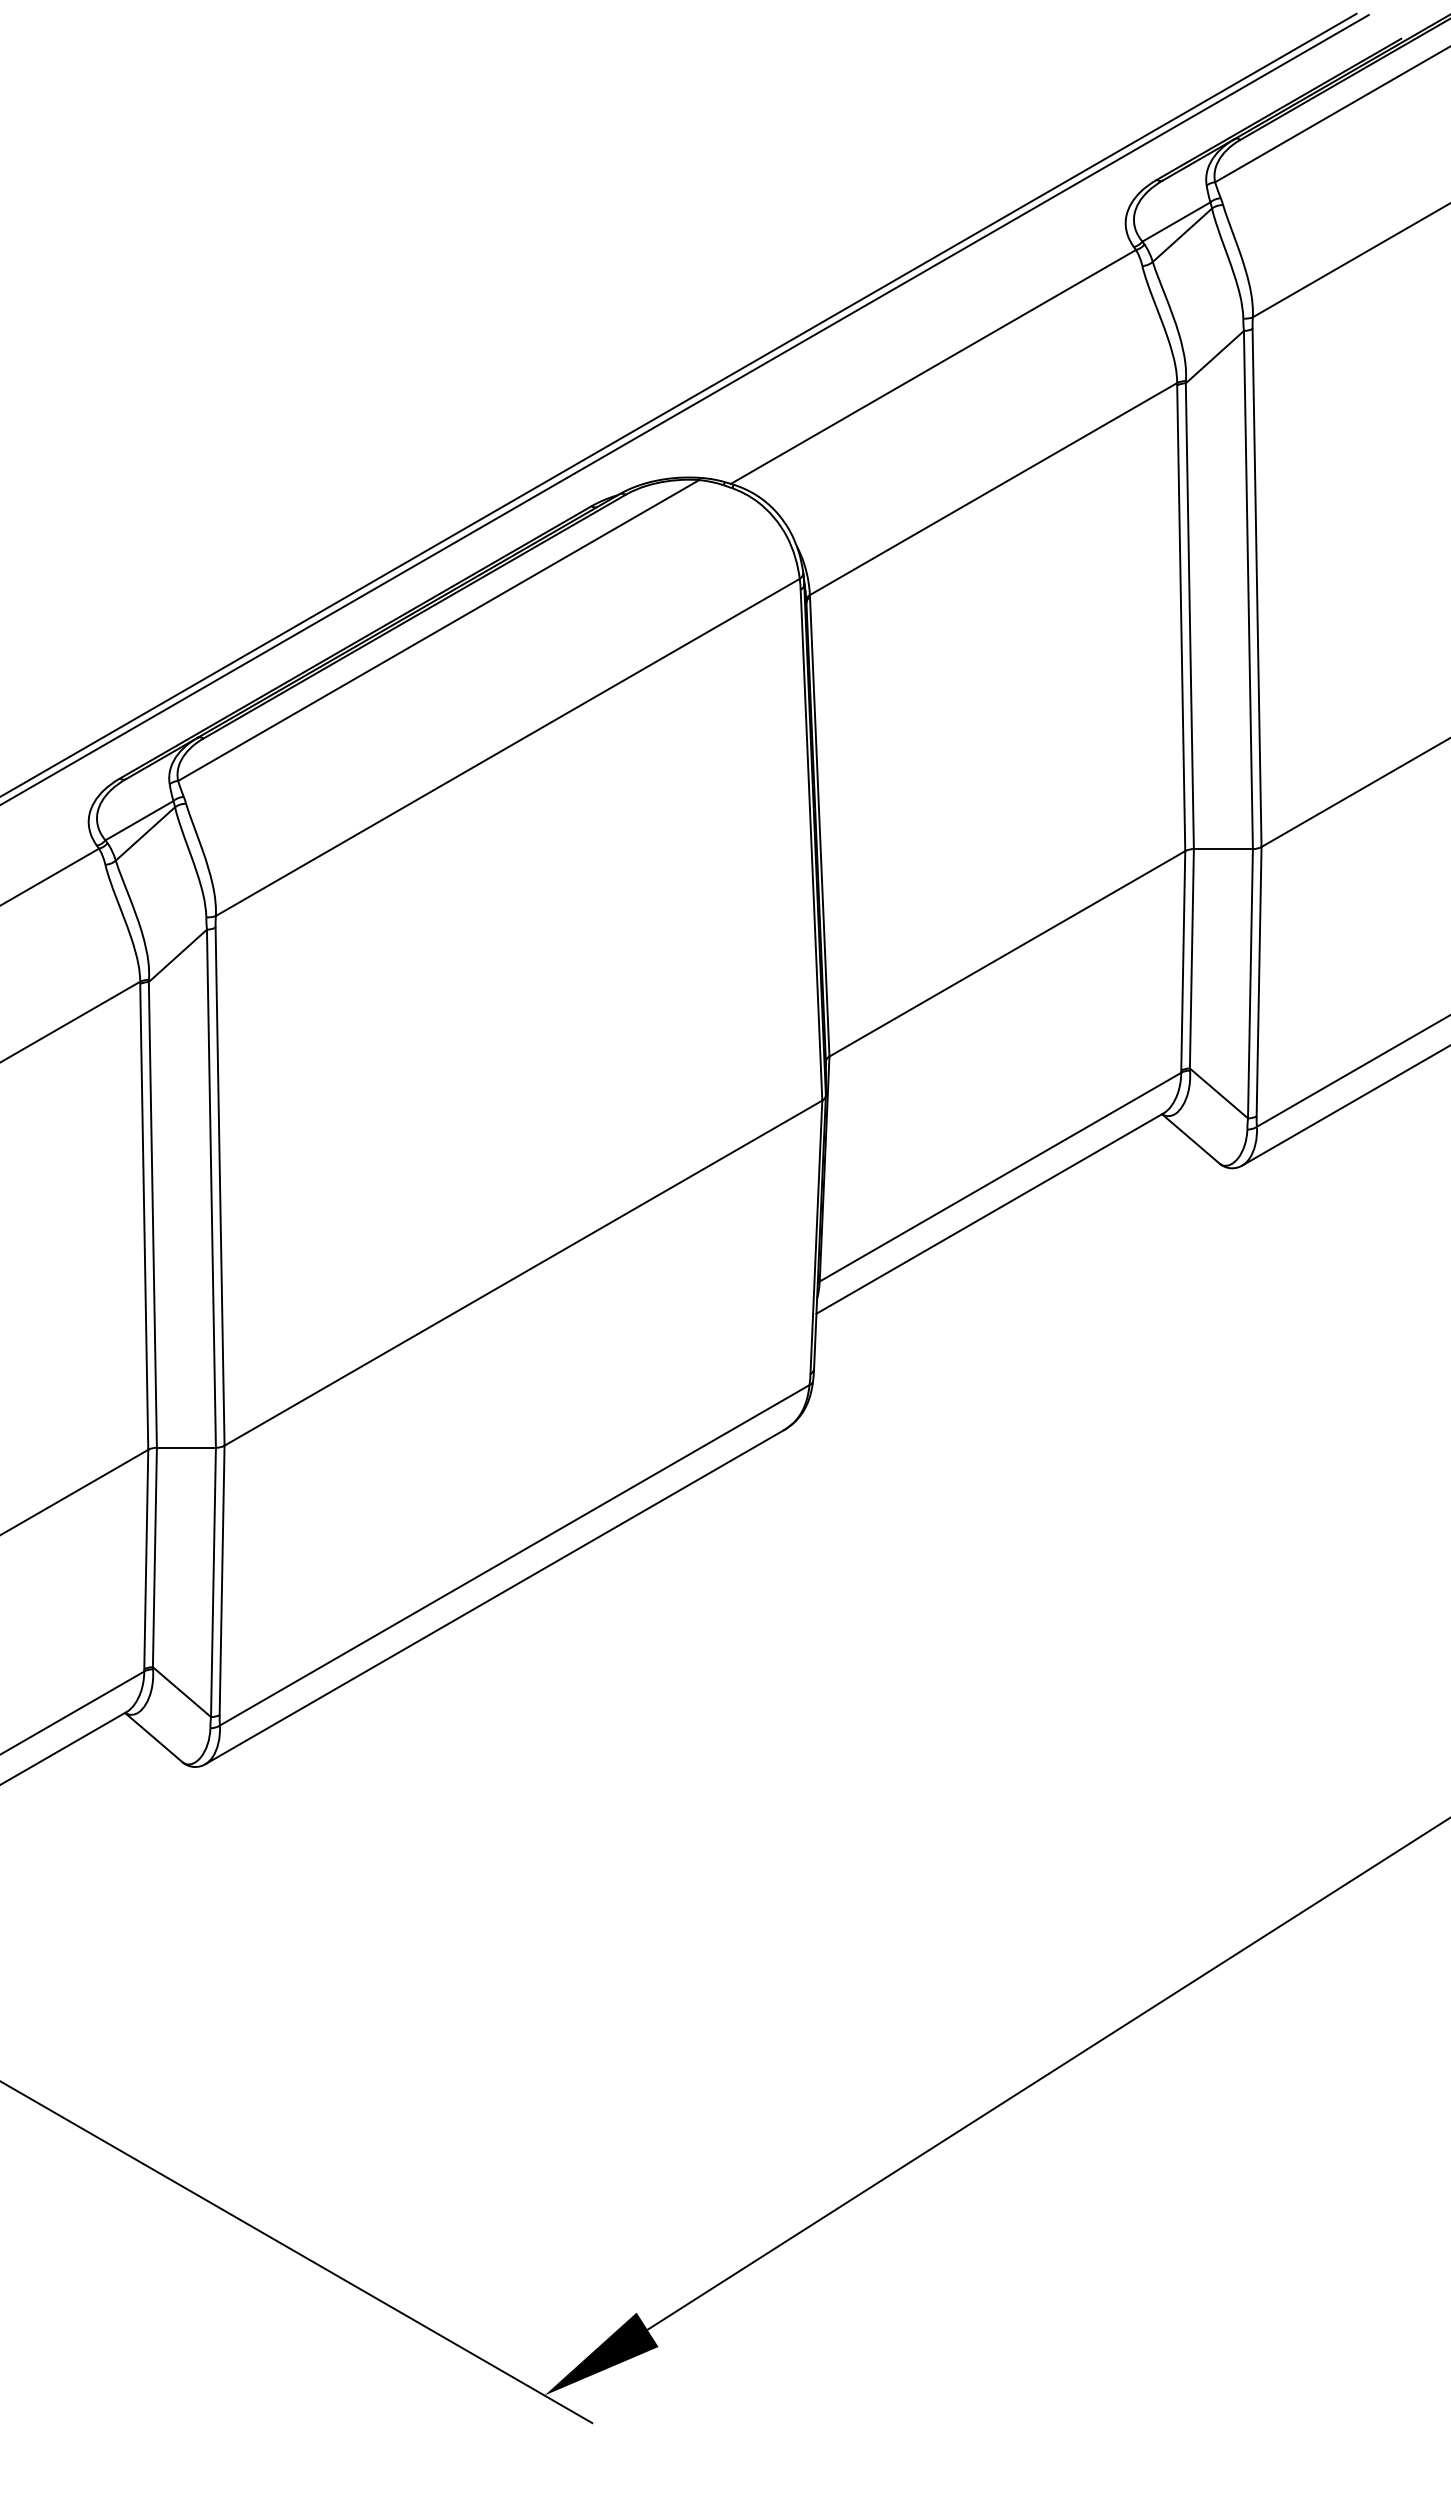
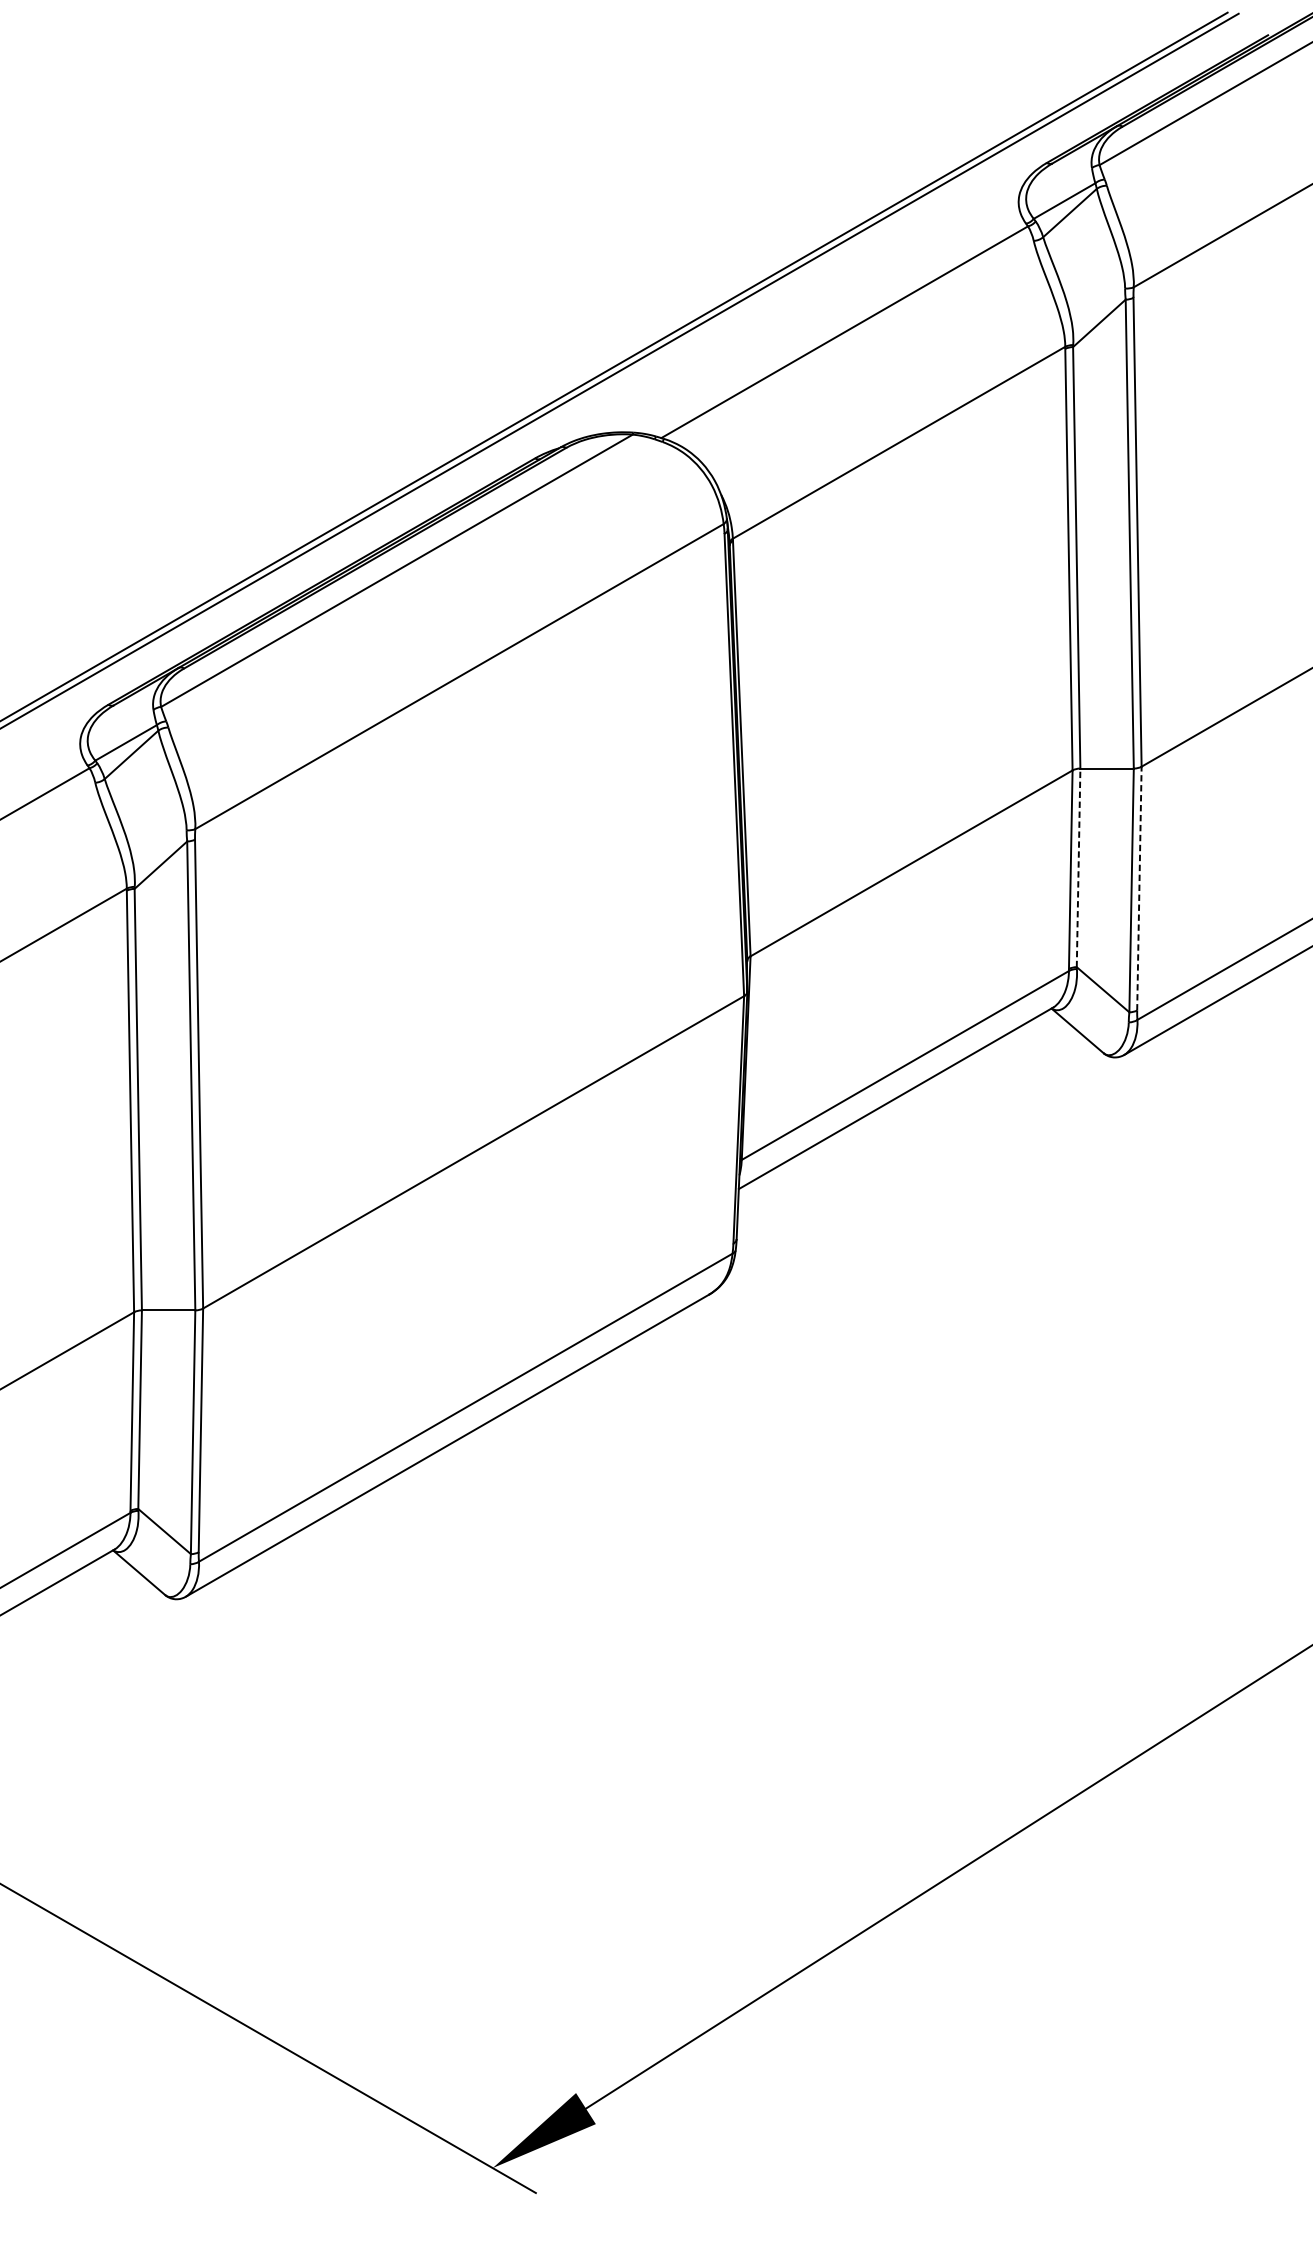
line: (1191, 958) -> (1078, 867), solid -> dashed
line: (1259, 981) -> (1139, 888), solid -> dashed

